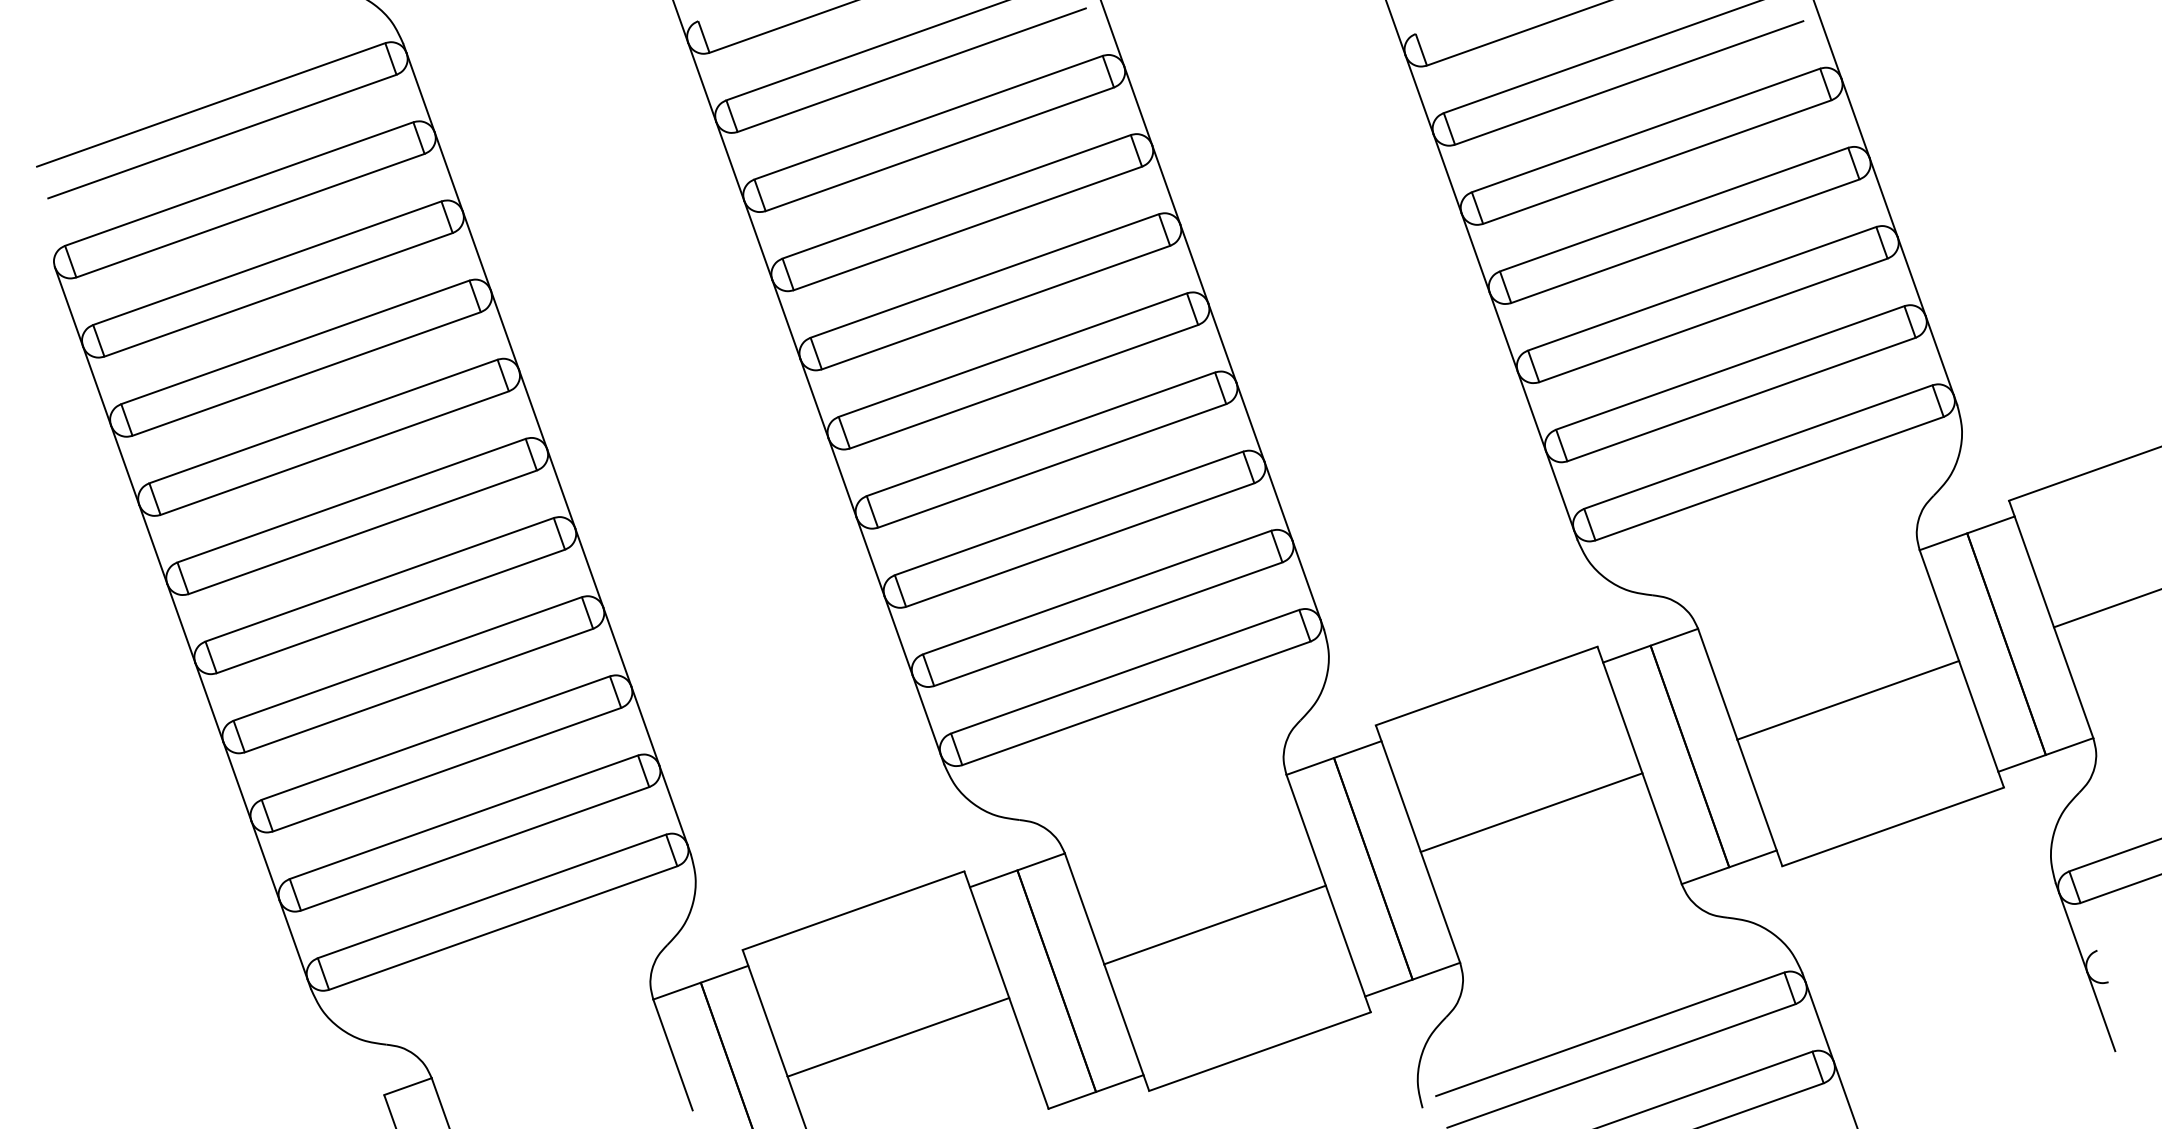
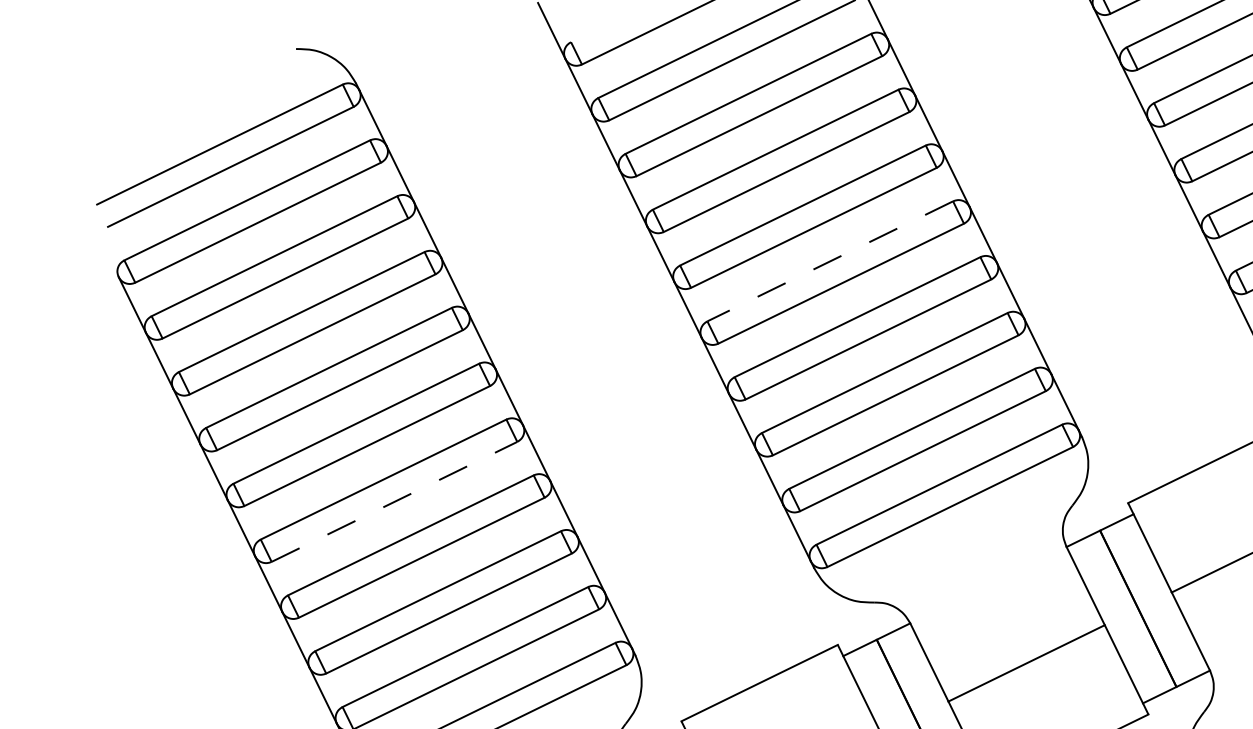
line: (1012, 355) -> (830, 261), solid -> dashed
line: (390, 611) -> (394, 501), solid -> dashed

